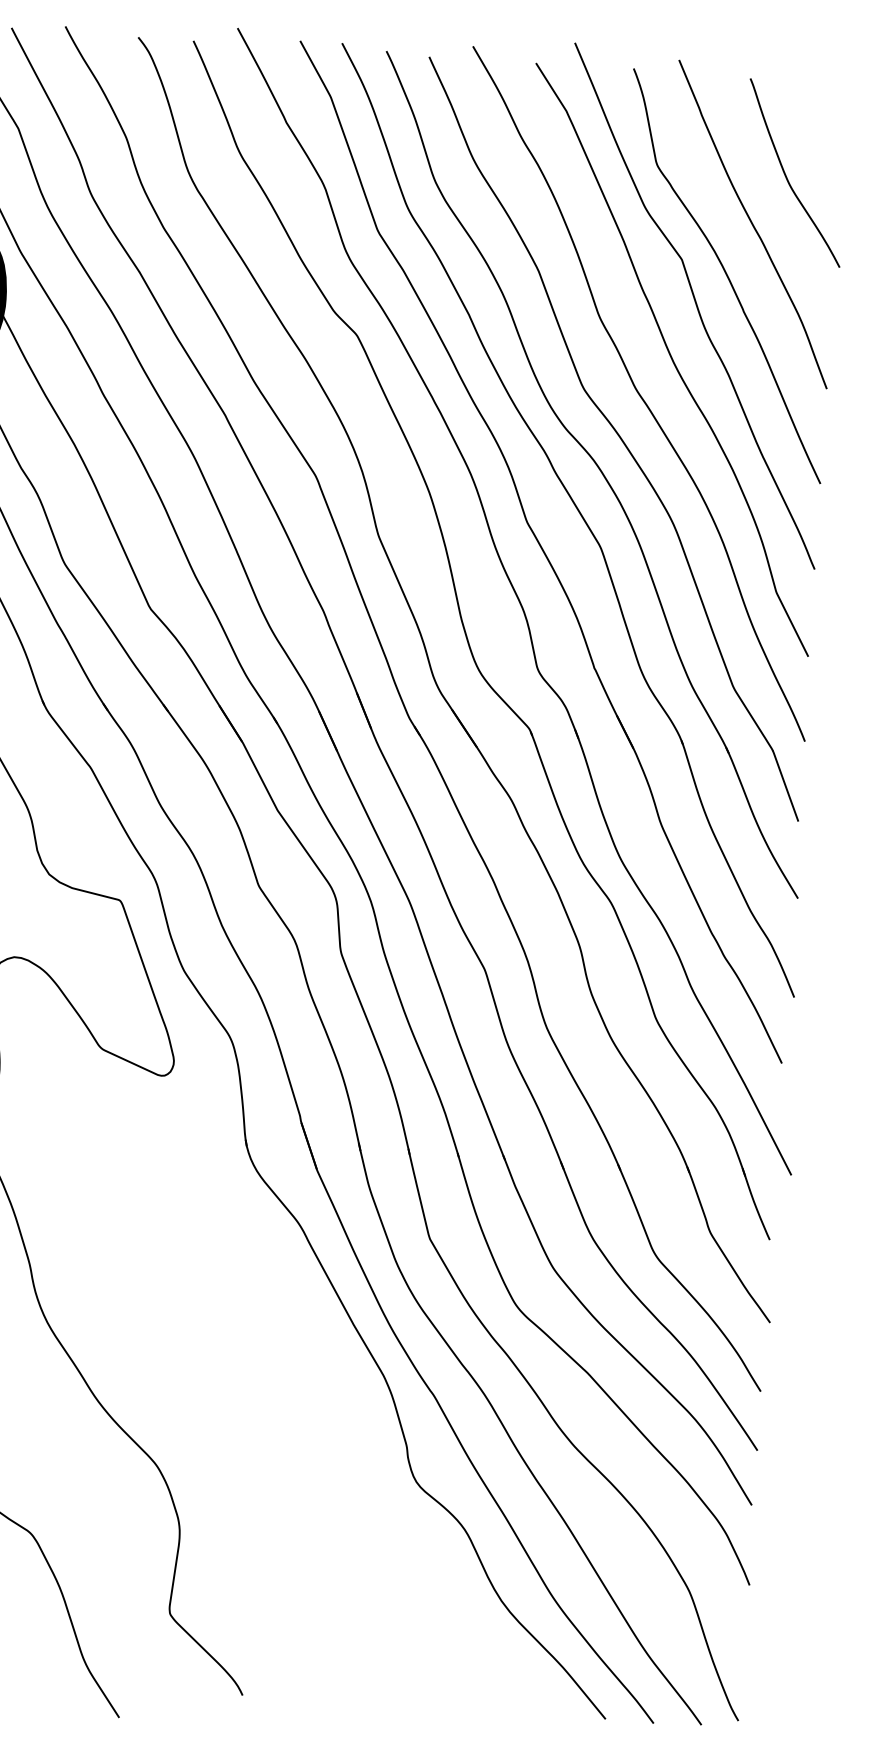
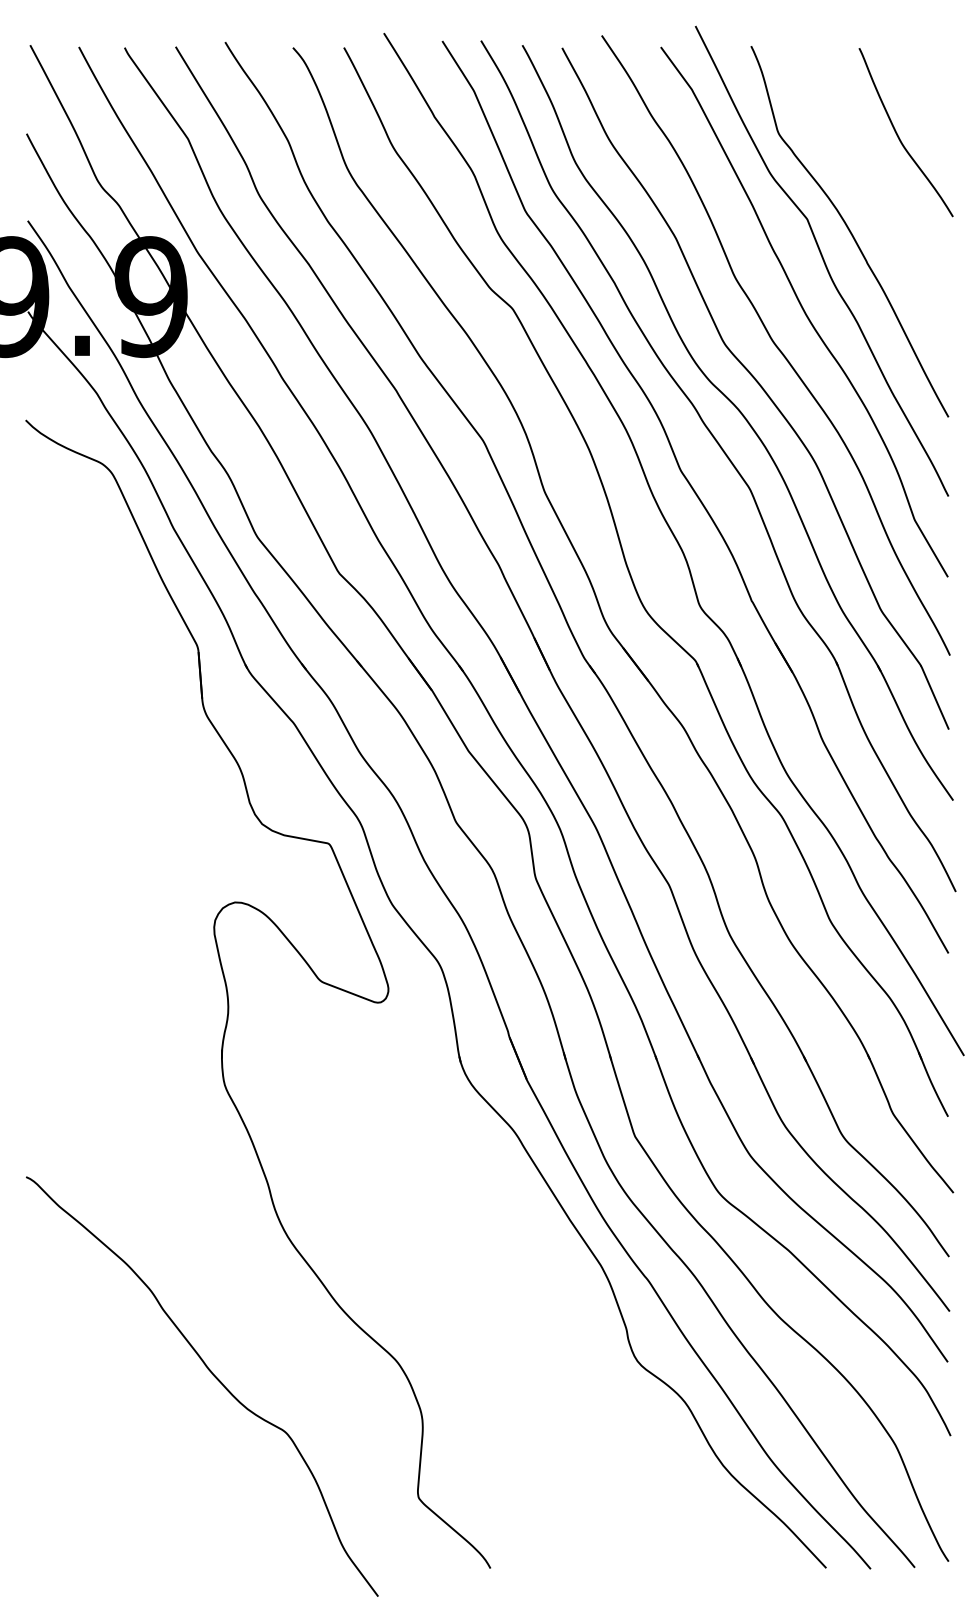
curve: (752, 224) -> (870, 182), removed

